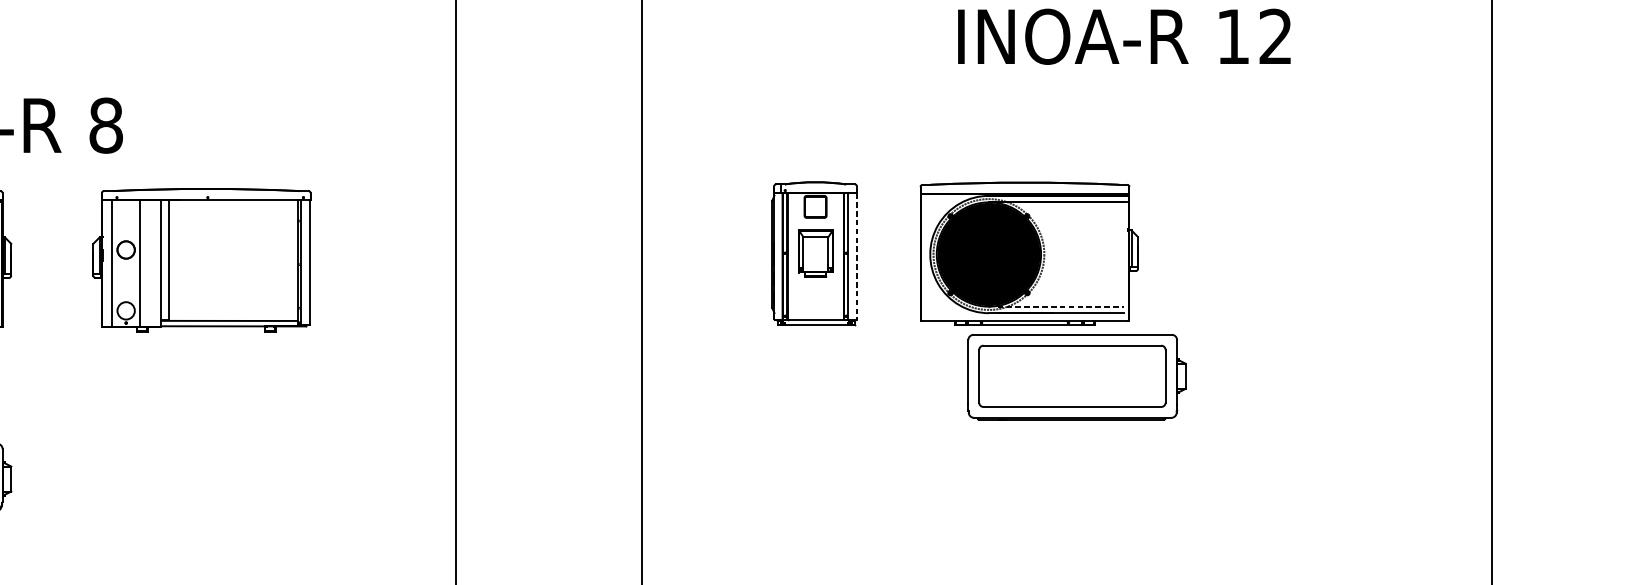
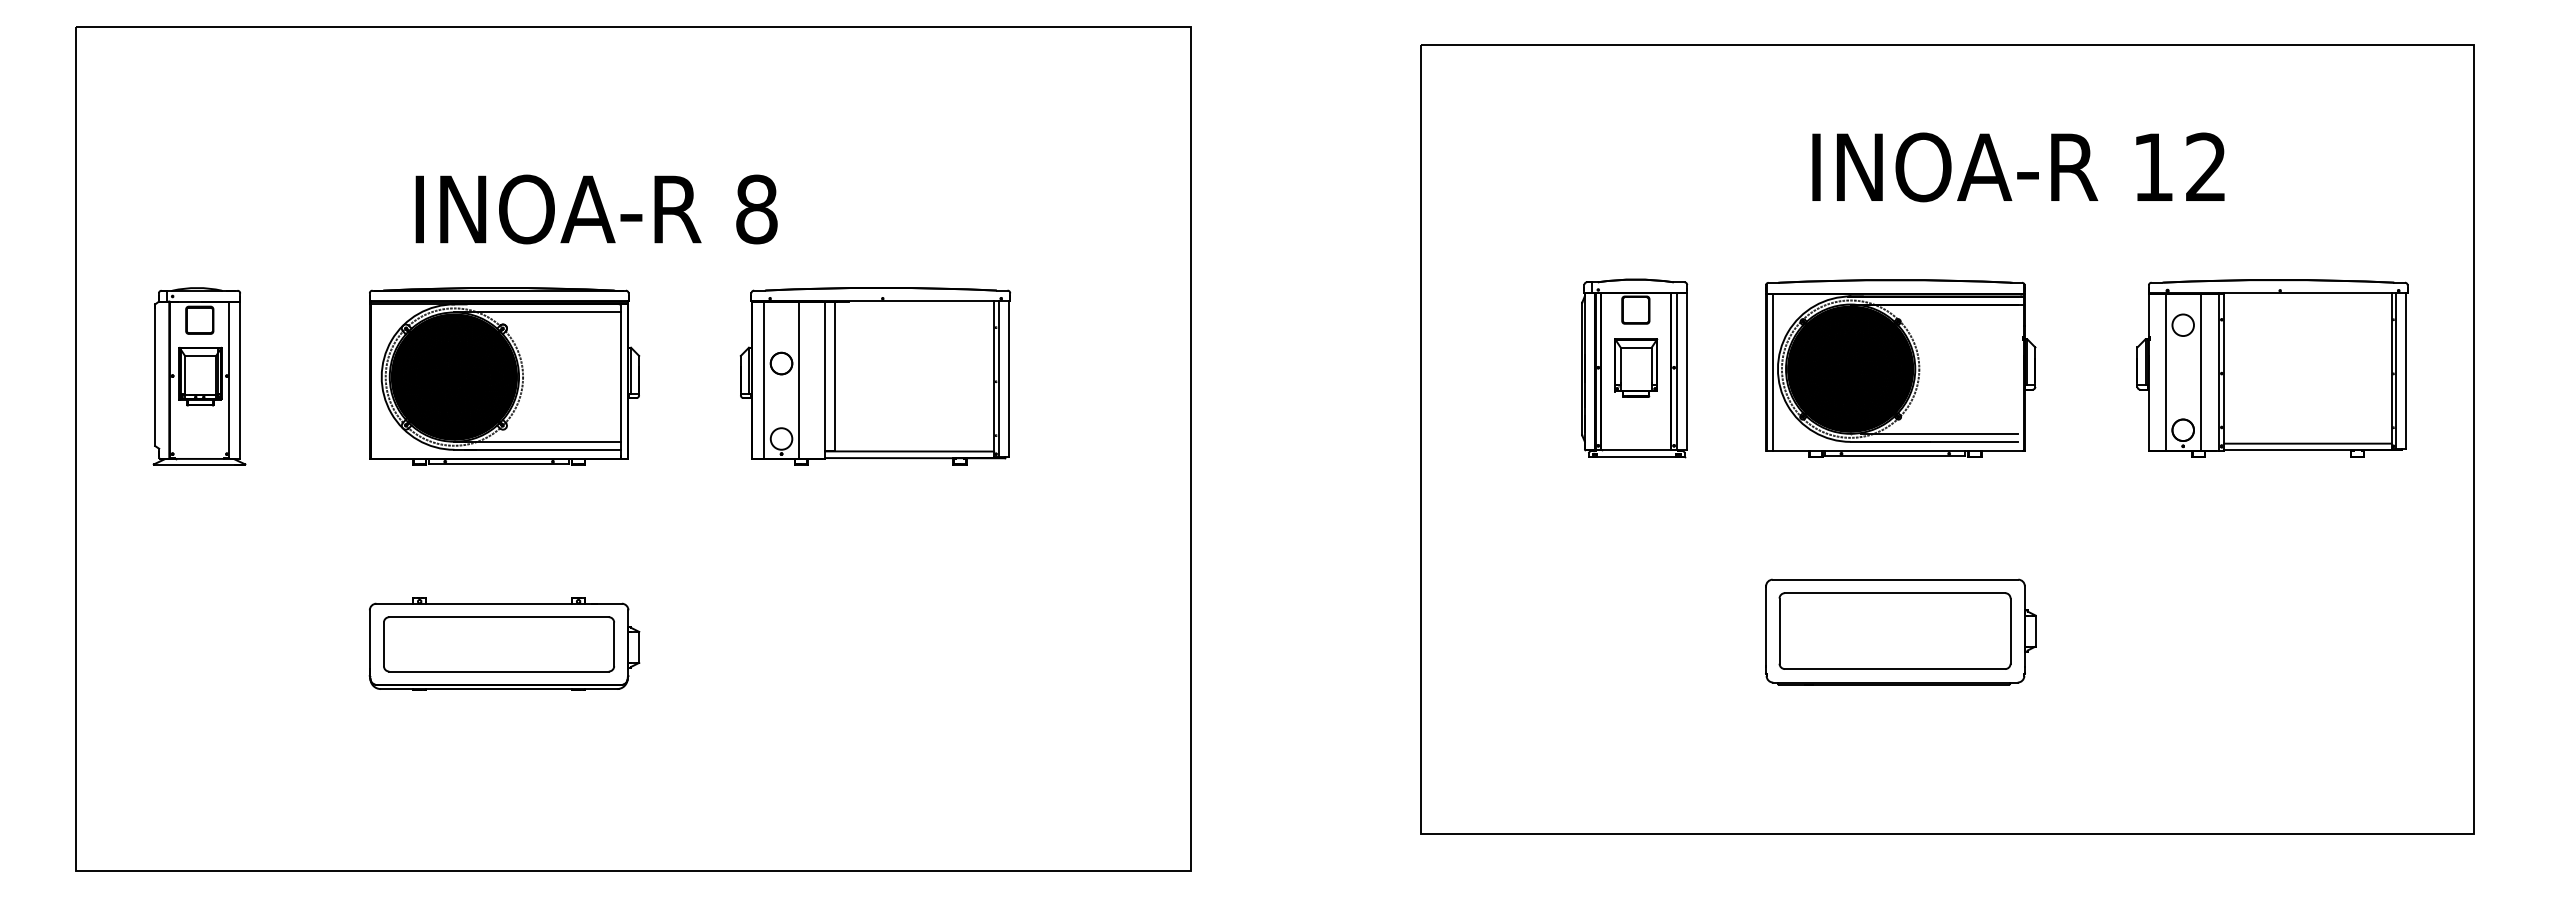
text: (1124, 36) -> (2018, 167), moved
part: (1329, 253) -> (2272, 368), added
line: (857, 256) -> (1687, 371), dashed -> solid
line: (926, 257) -> (1773, 372), added
line: (1061, 306) -> (1940, 433), dashed -> solid
part: (1076, 376) -> (1900, 631), moved

